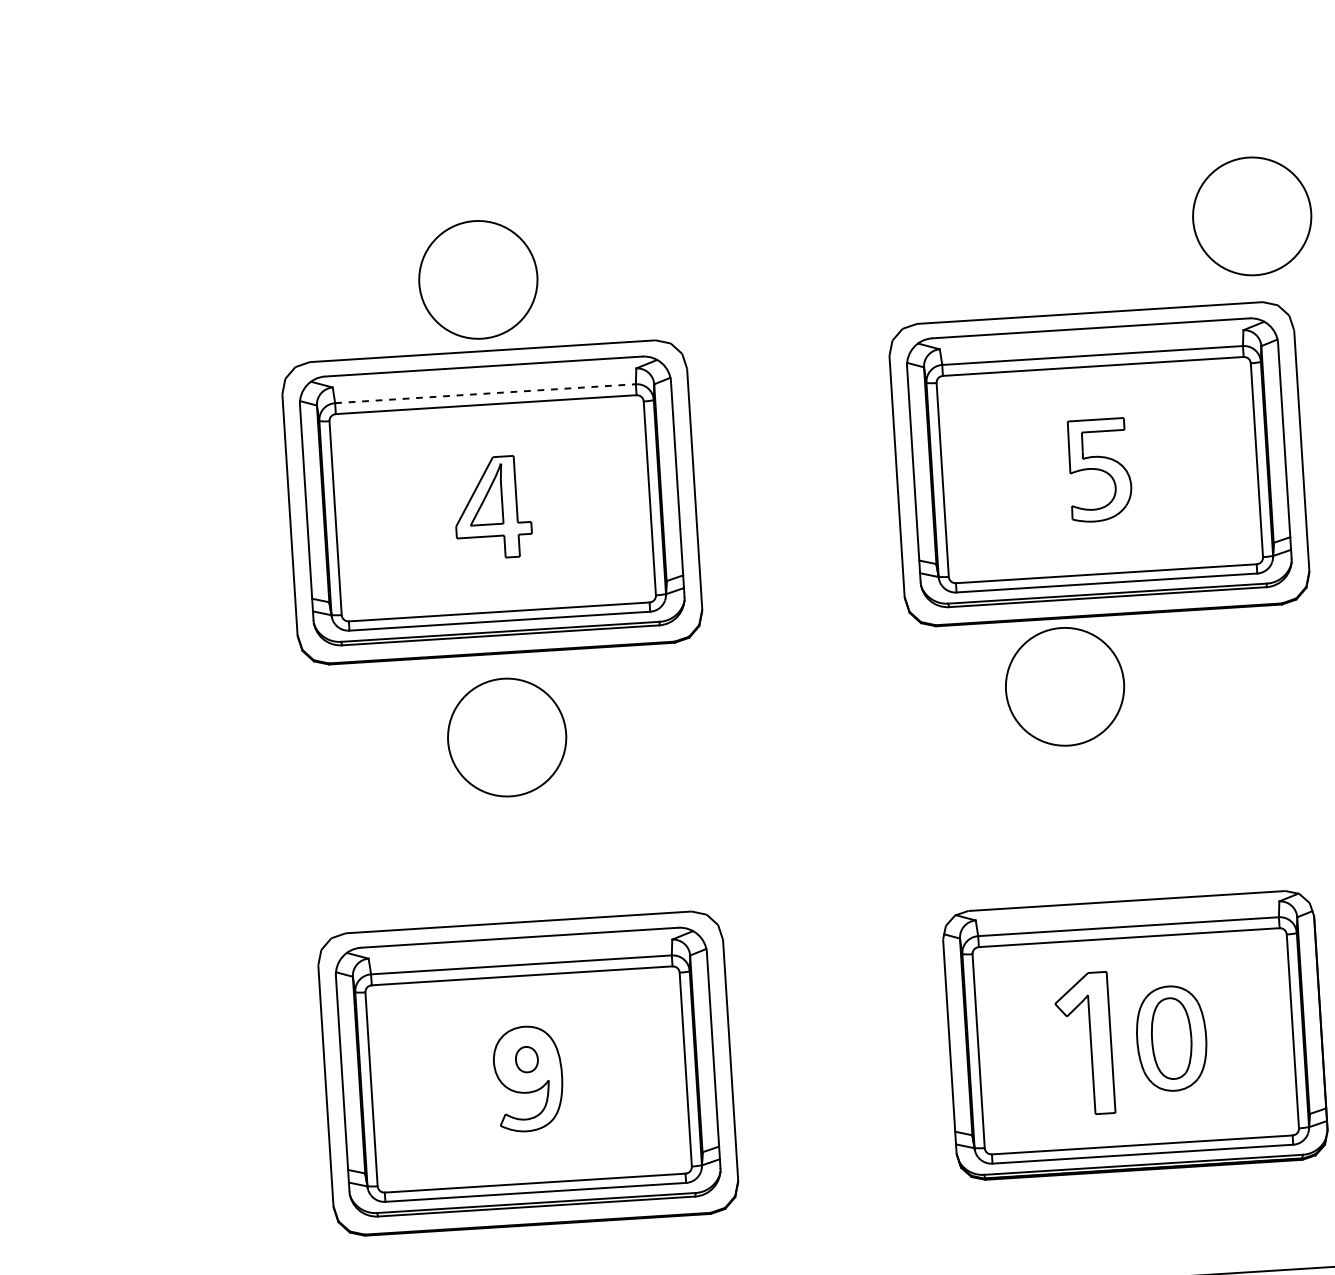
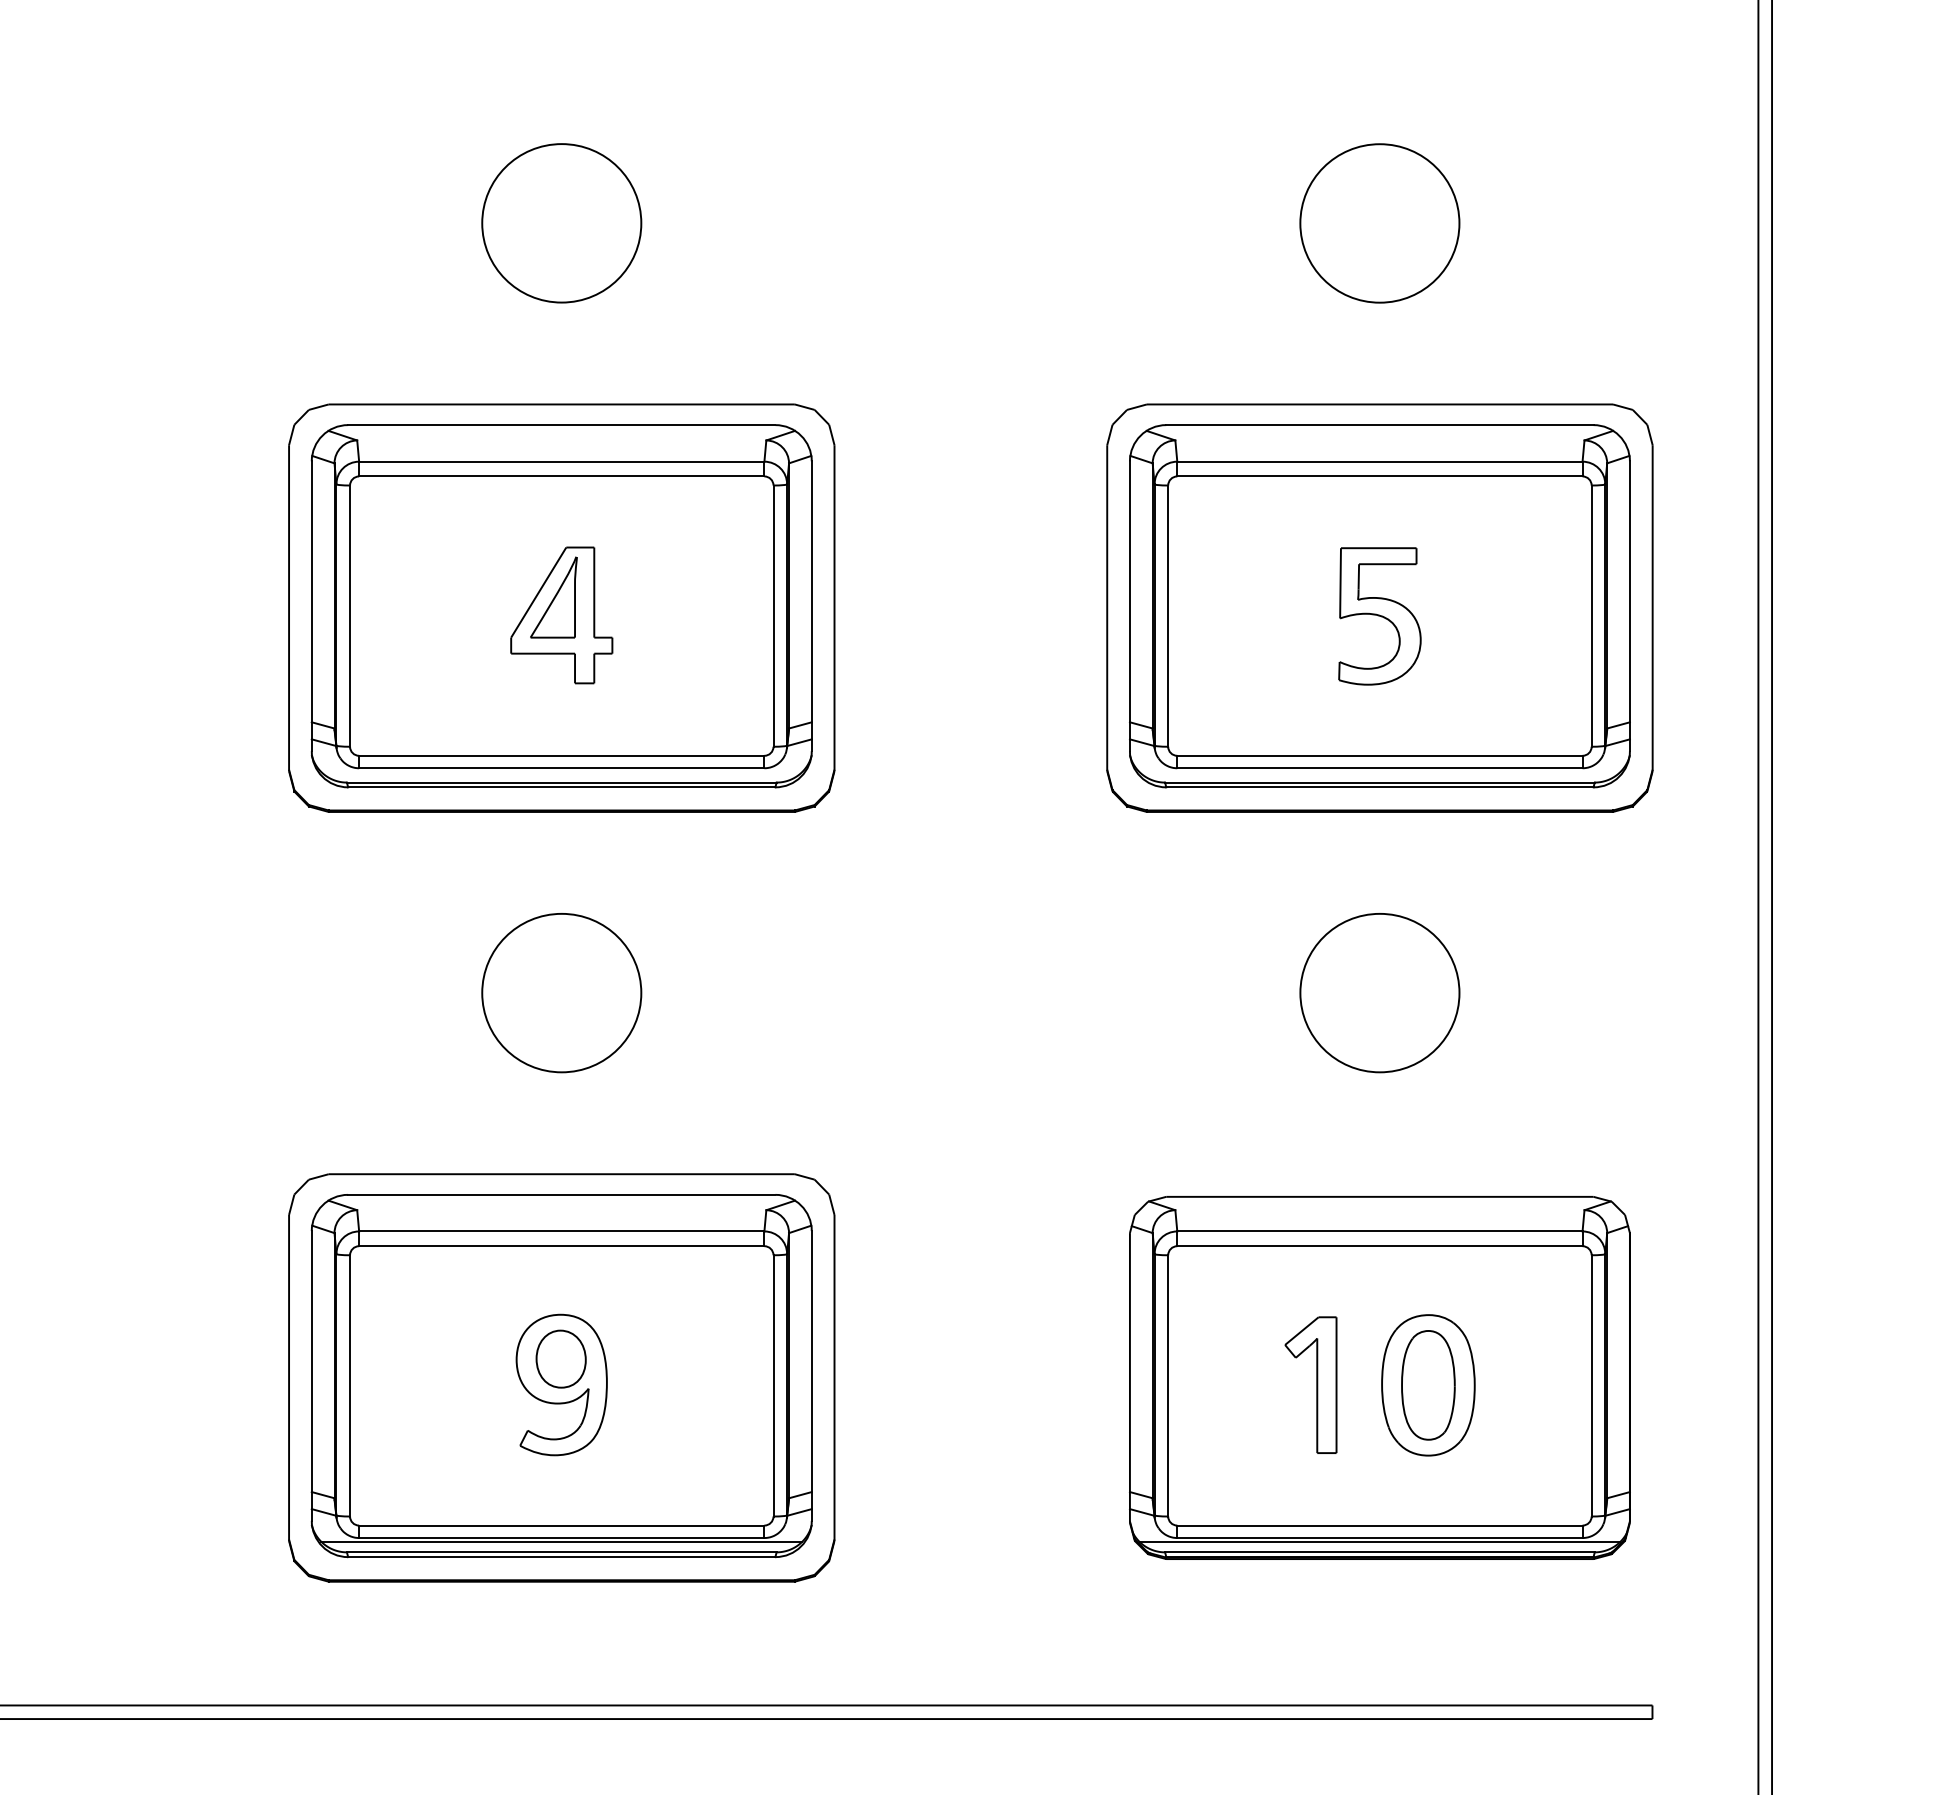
part: (1251, 216) -> (1379, 223), moved
part: (478, 280) -> (561, 223), moved
line: (485, 393) -> (561, 461), dashed -> solid
part: (1064, 687) -> (1379, 993), moved
part: (506, 737) -> (561, 993), moved
part: (1084, 1043) -> (1310, 1384), size x0.71
part: (526, 1059) -> (560, 1358), size x1.67
line: (1142, 1156) -> (1379, 1541), added
line: (535, 1194) -> (561, 1541), added

